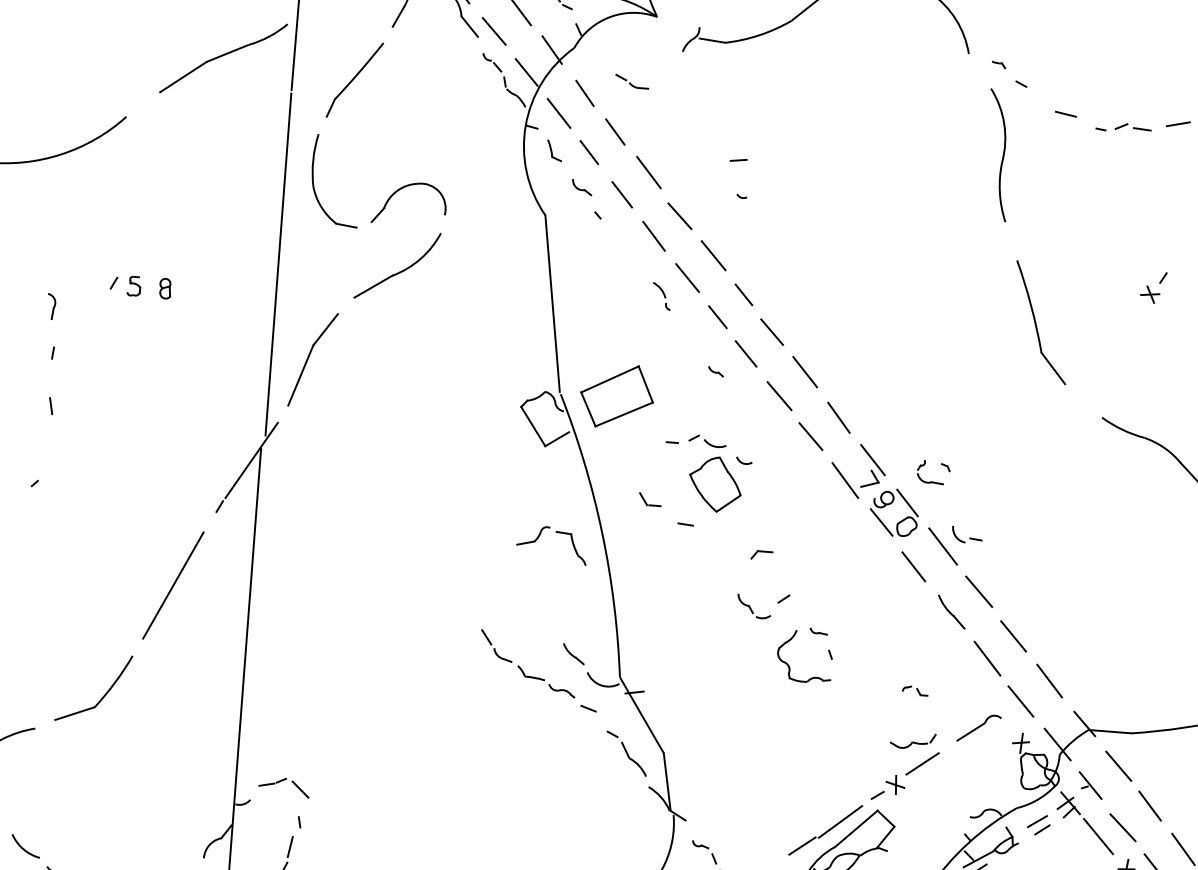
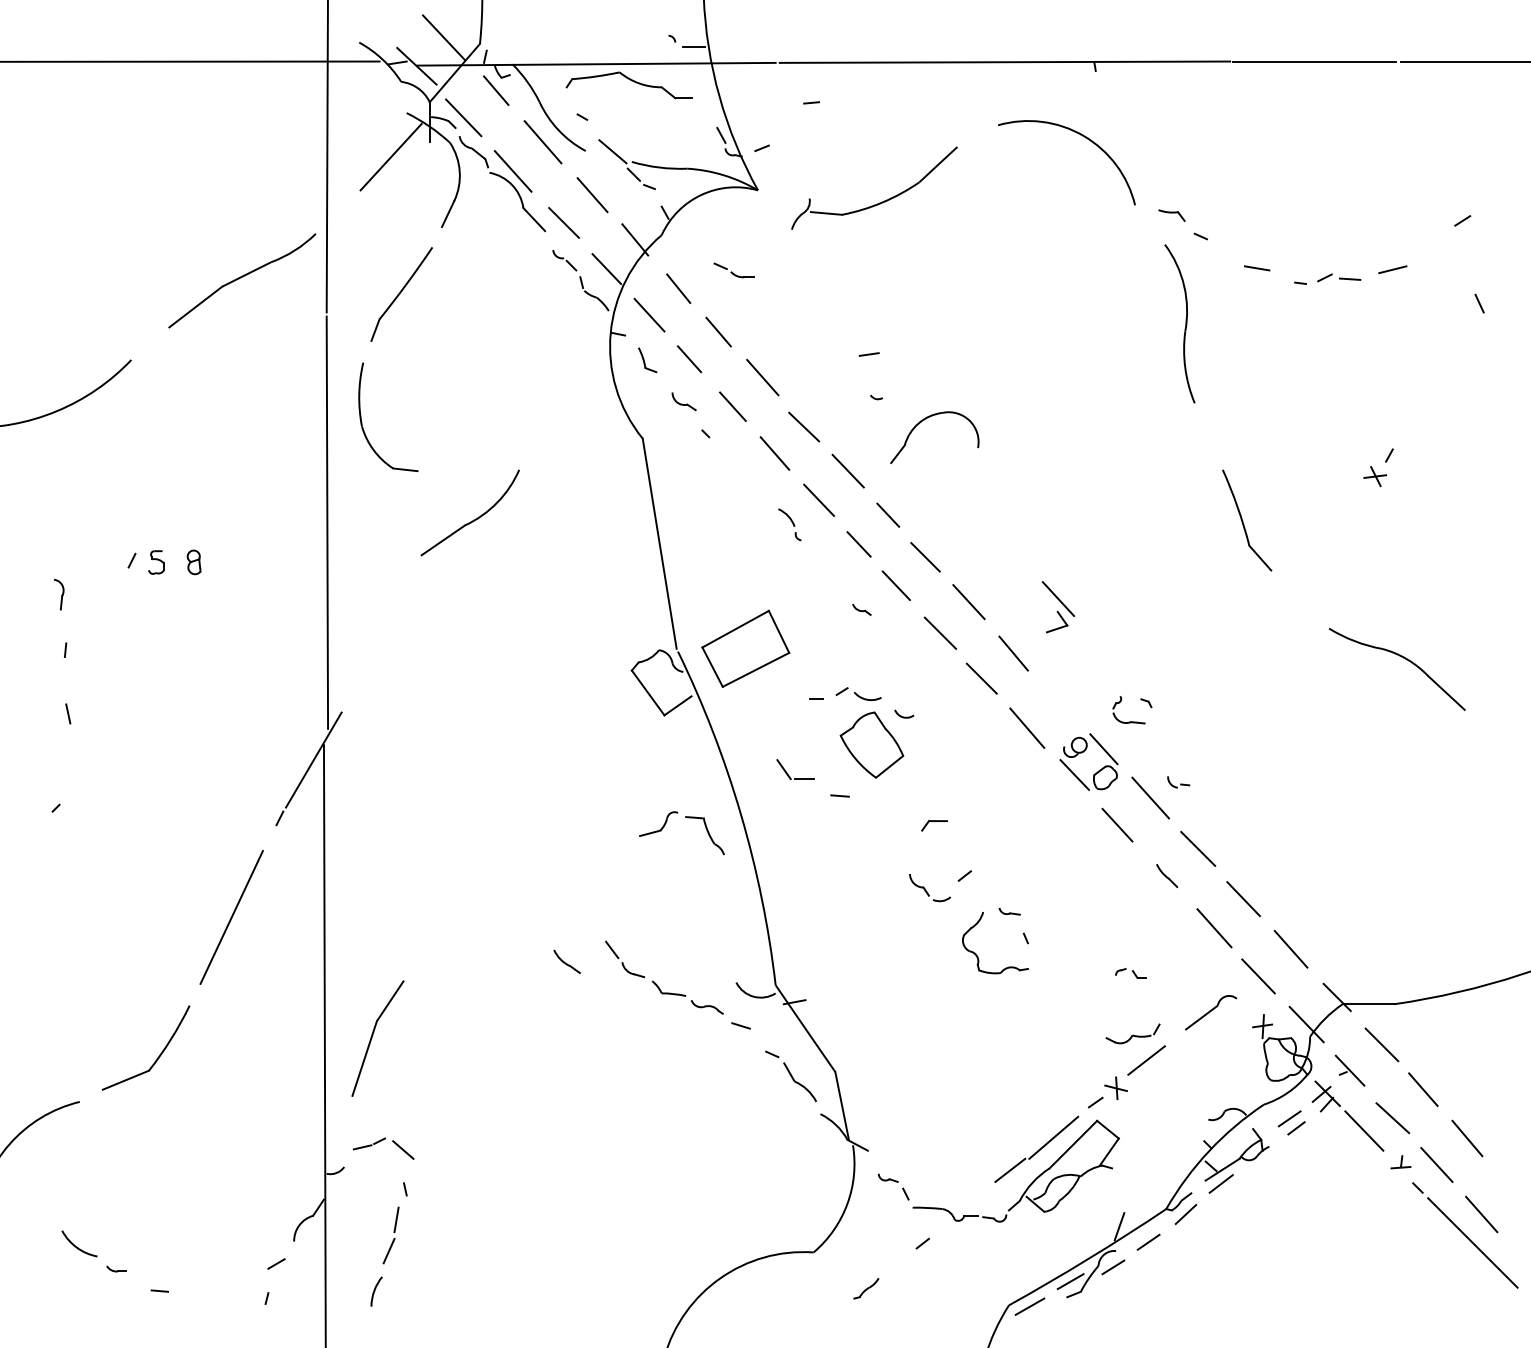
part: (998, 64) -> (1171, 215), size x1.6
part: (403, 188) -> (926, 419), moved
part: (1040, 322) -> (1246, 520), size x0.7
part: (312, 359) -> (377, 1038), moved
part: (872, 467) -> (1058, 607), moved
part: (649, 499) -> (794, 769), size x1.4
part: (967, 535) -> (1178, 782), size x0.6
part: (951, 611) -> (1166, 875), size x0.6
part: (573, 653) -> (566, 961), moved

